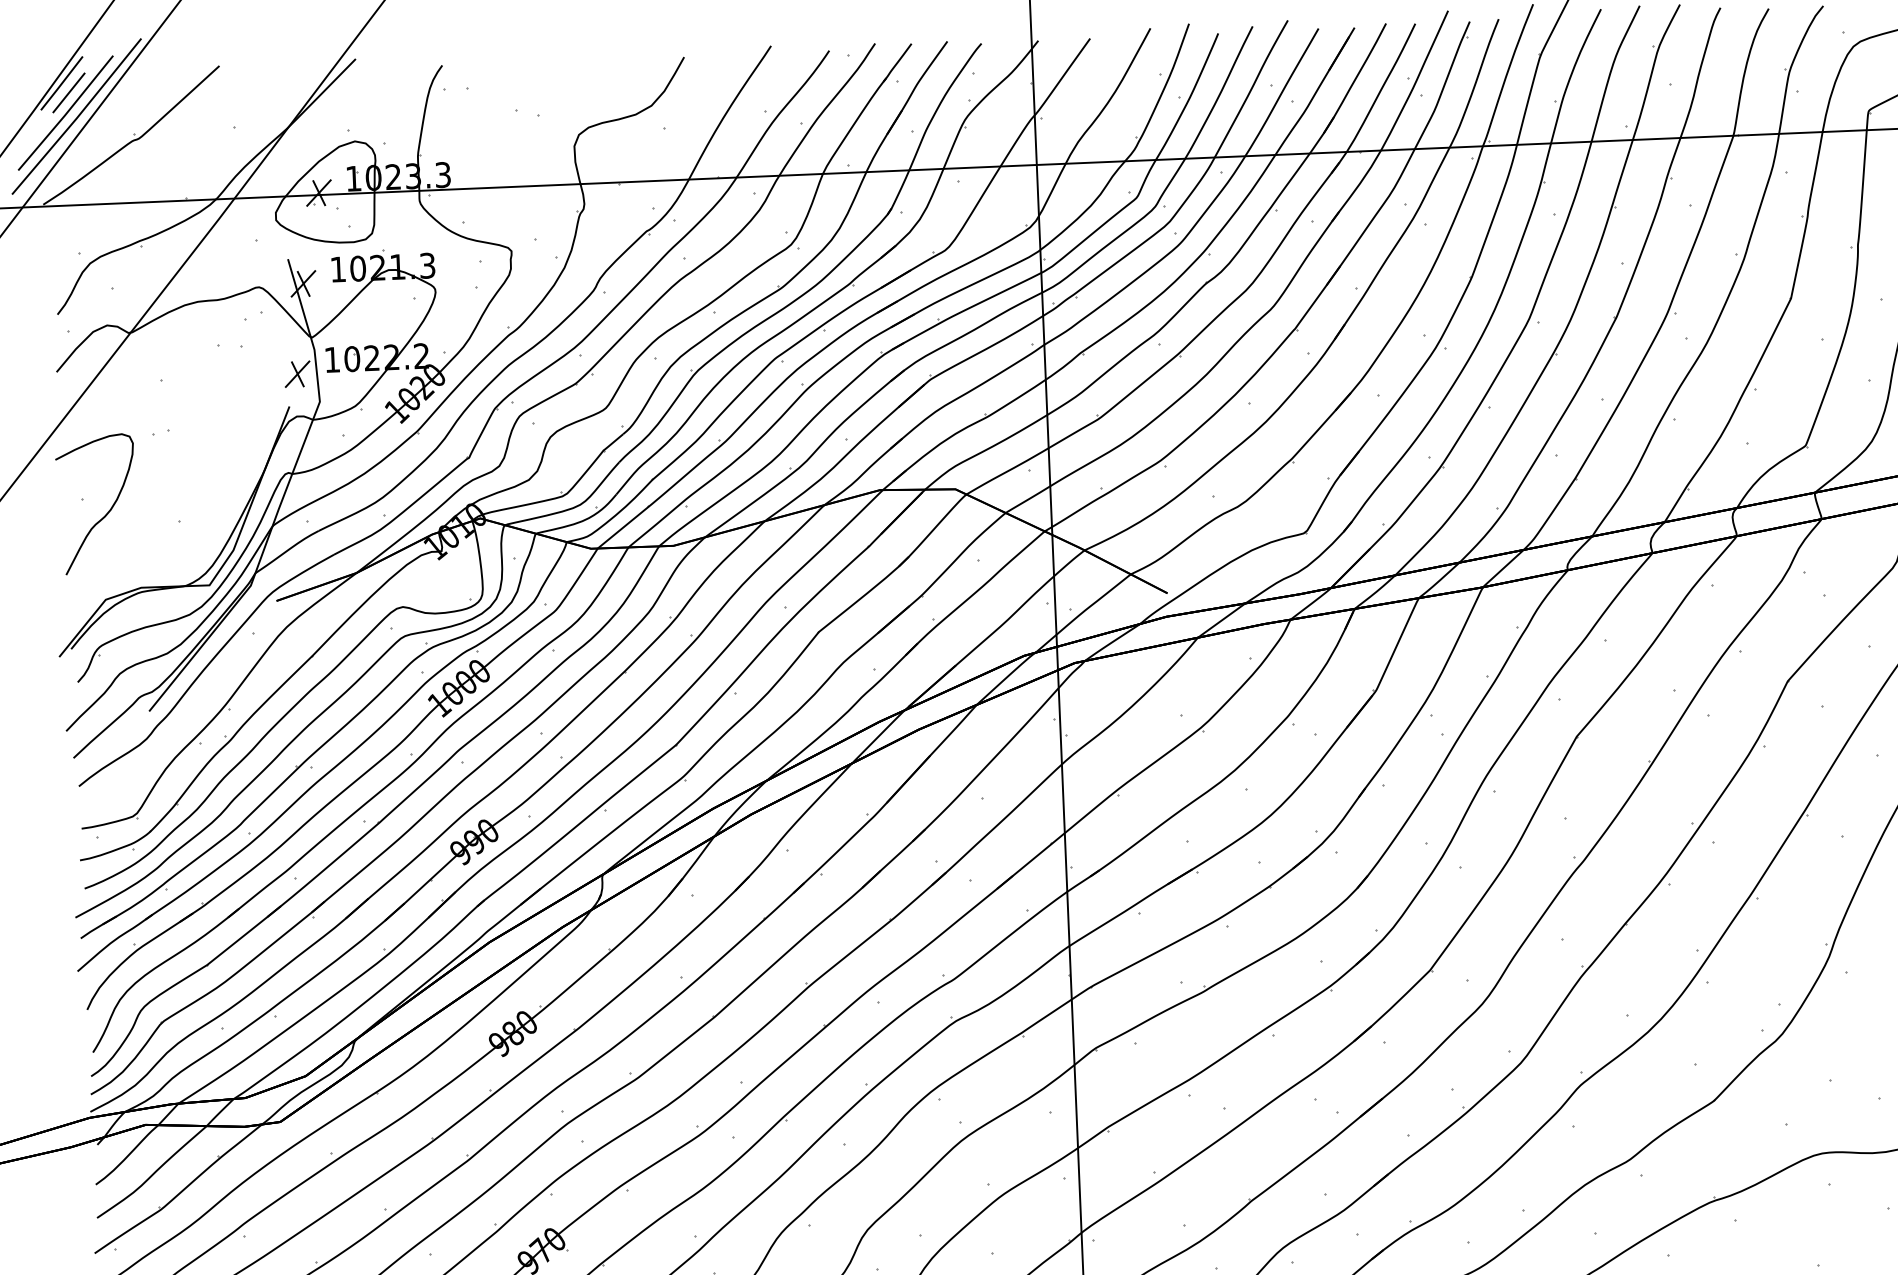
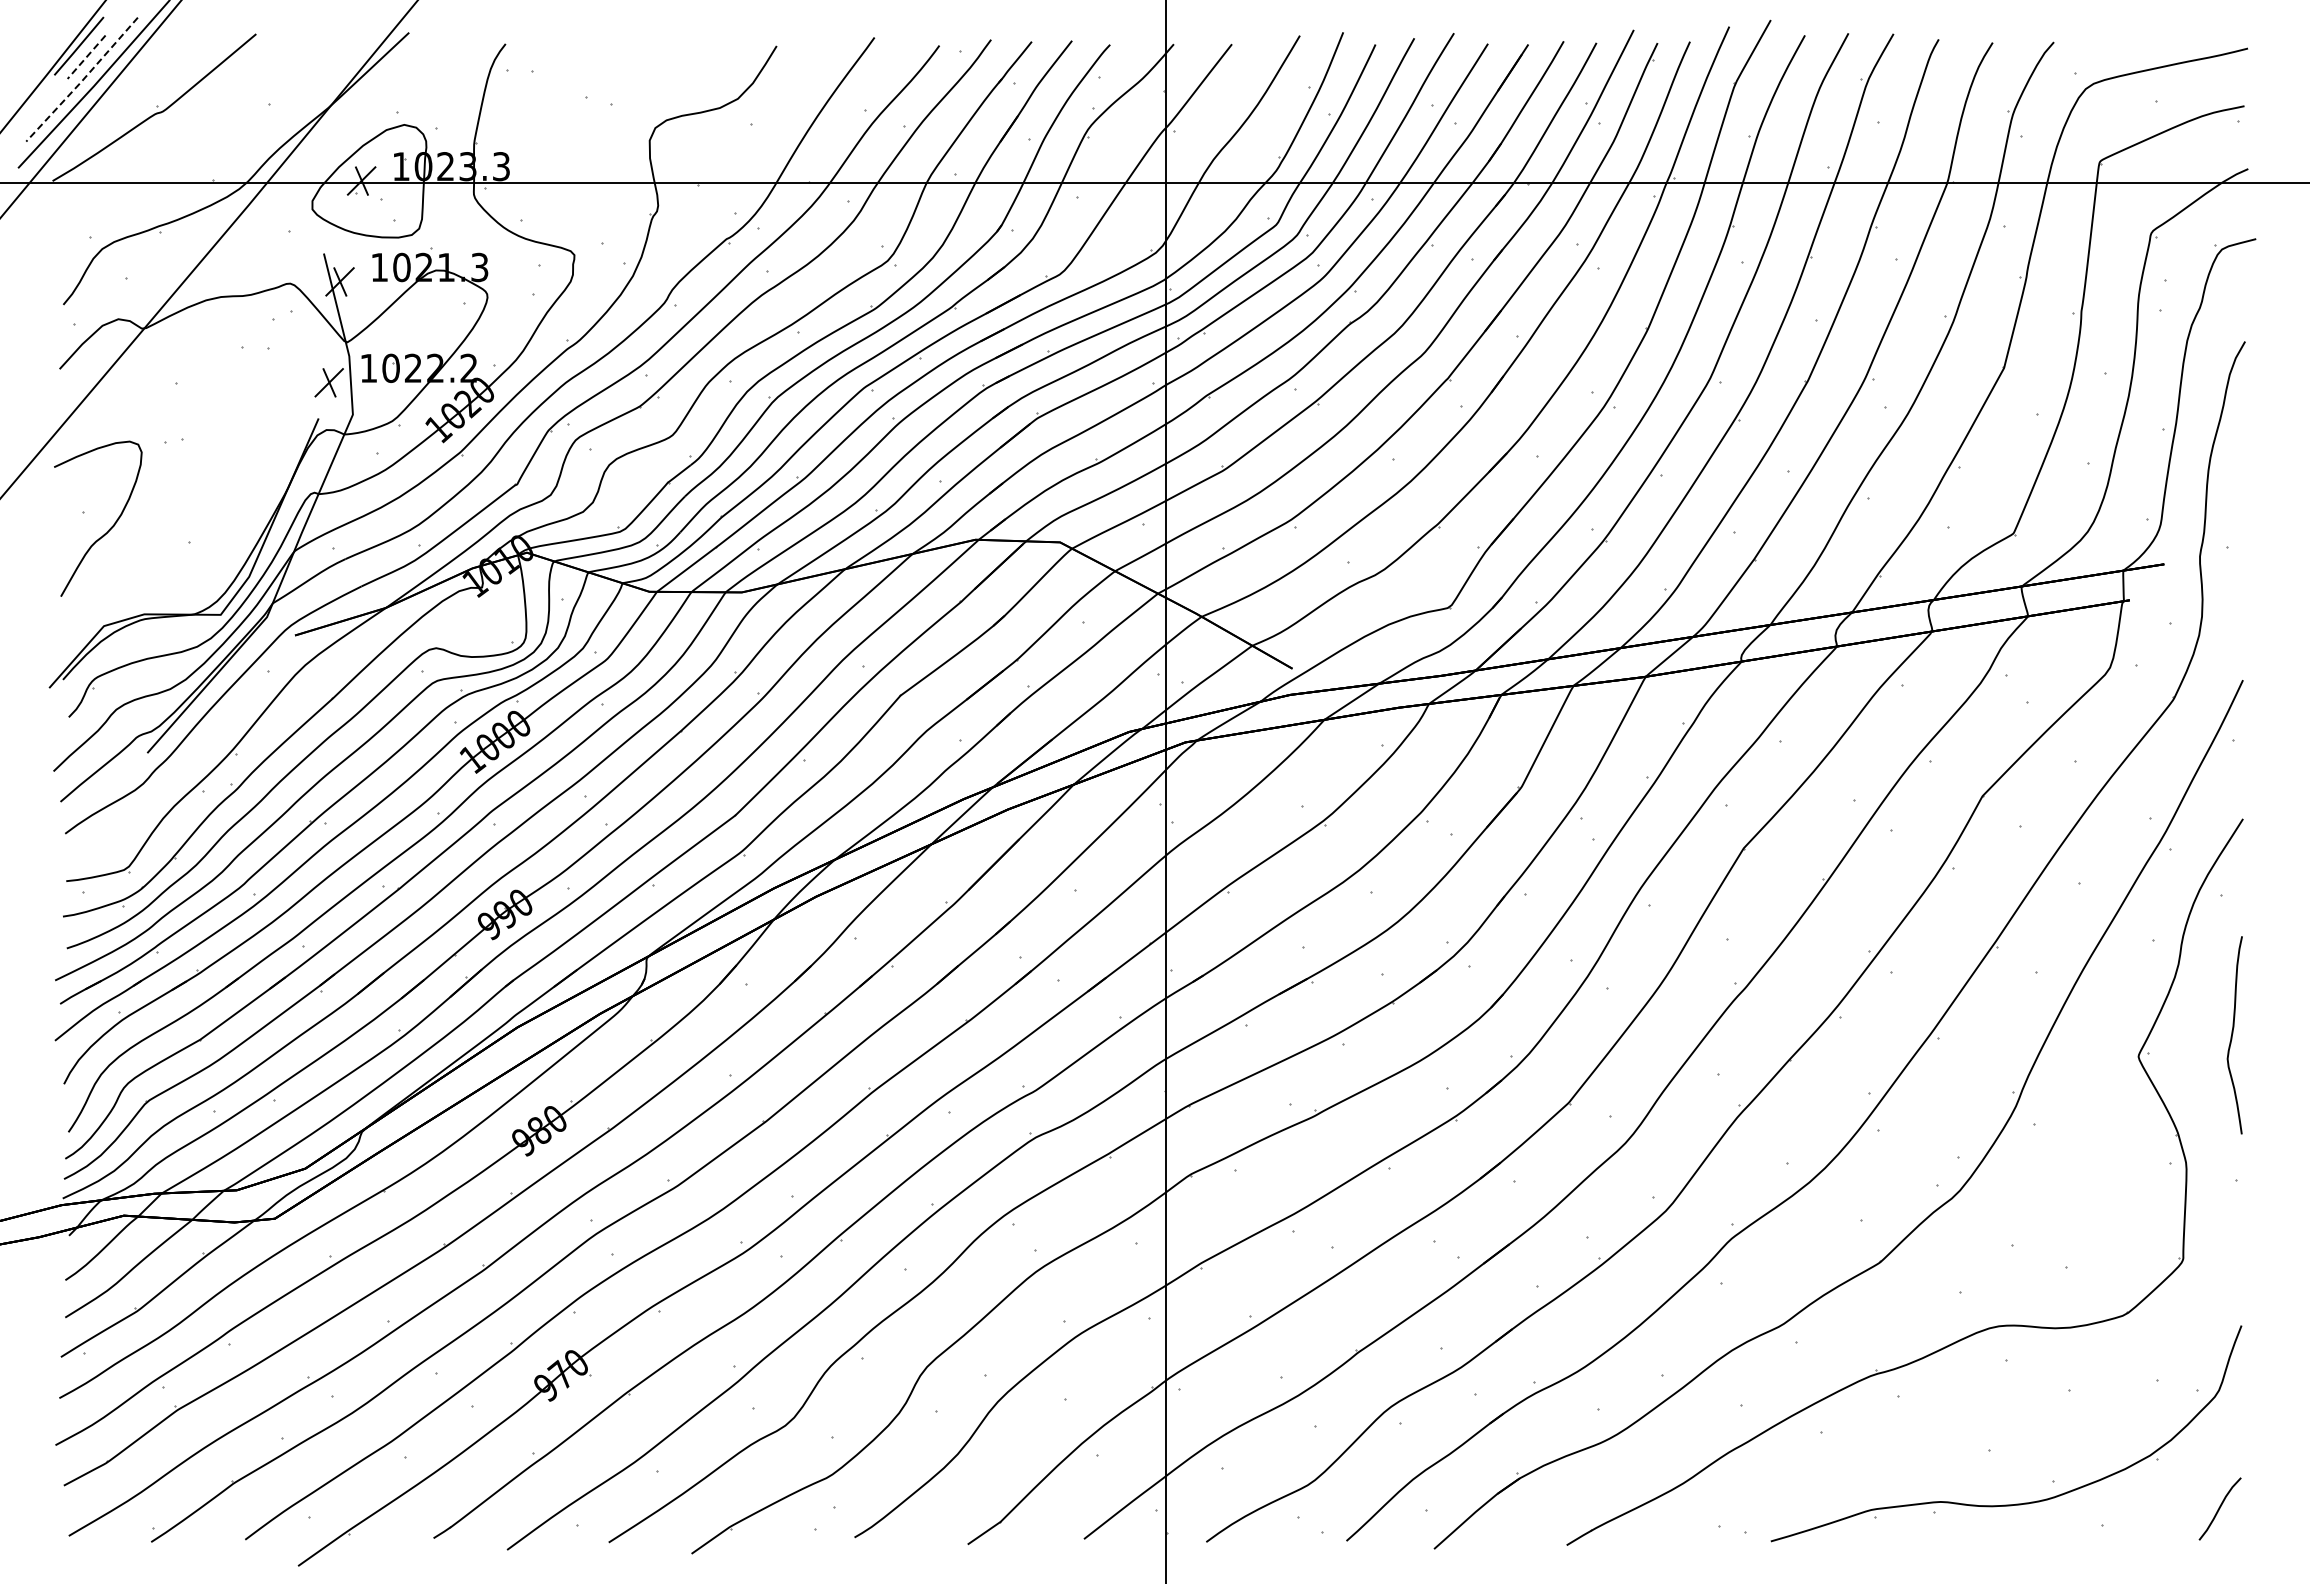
line: (68, 93) -> (86, 57), solid -> dashed
line: (66, 114) -> (82, 81), solid -> dashed

